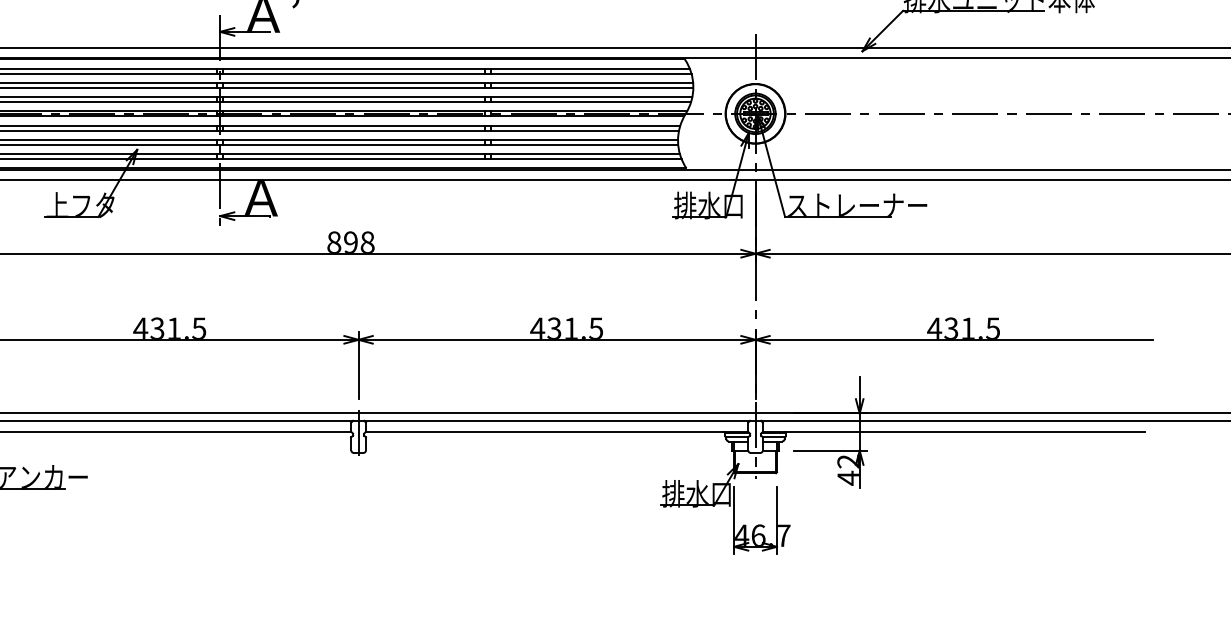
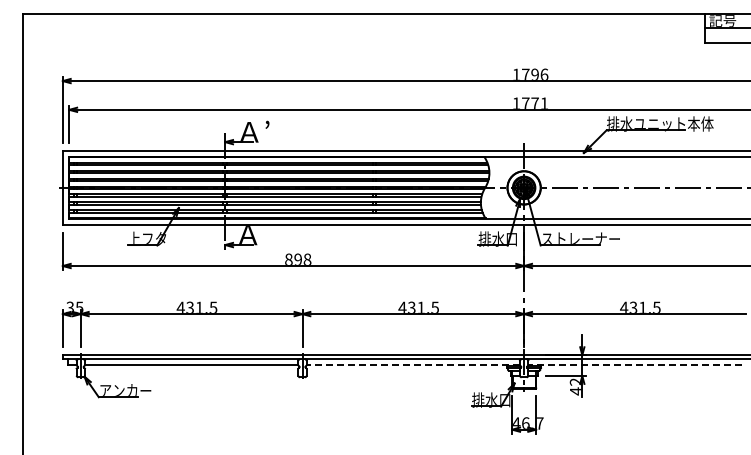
line: (557, 431) -> (413, 365), solid -> dashed
line: (954, 431) -> (635, 365), solid -> dashed

